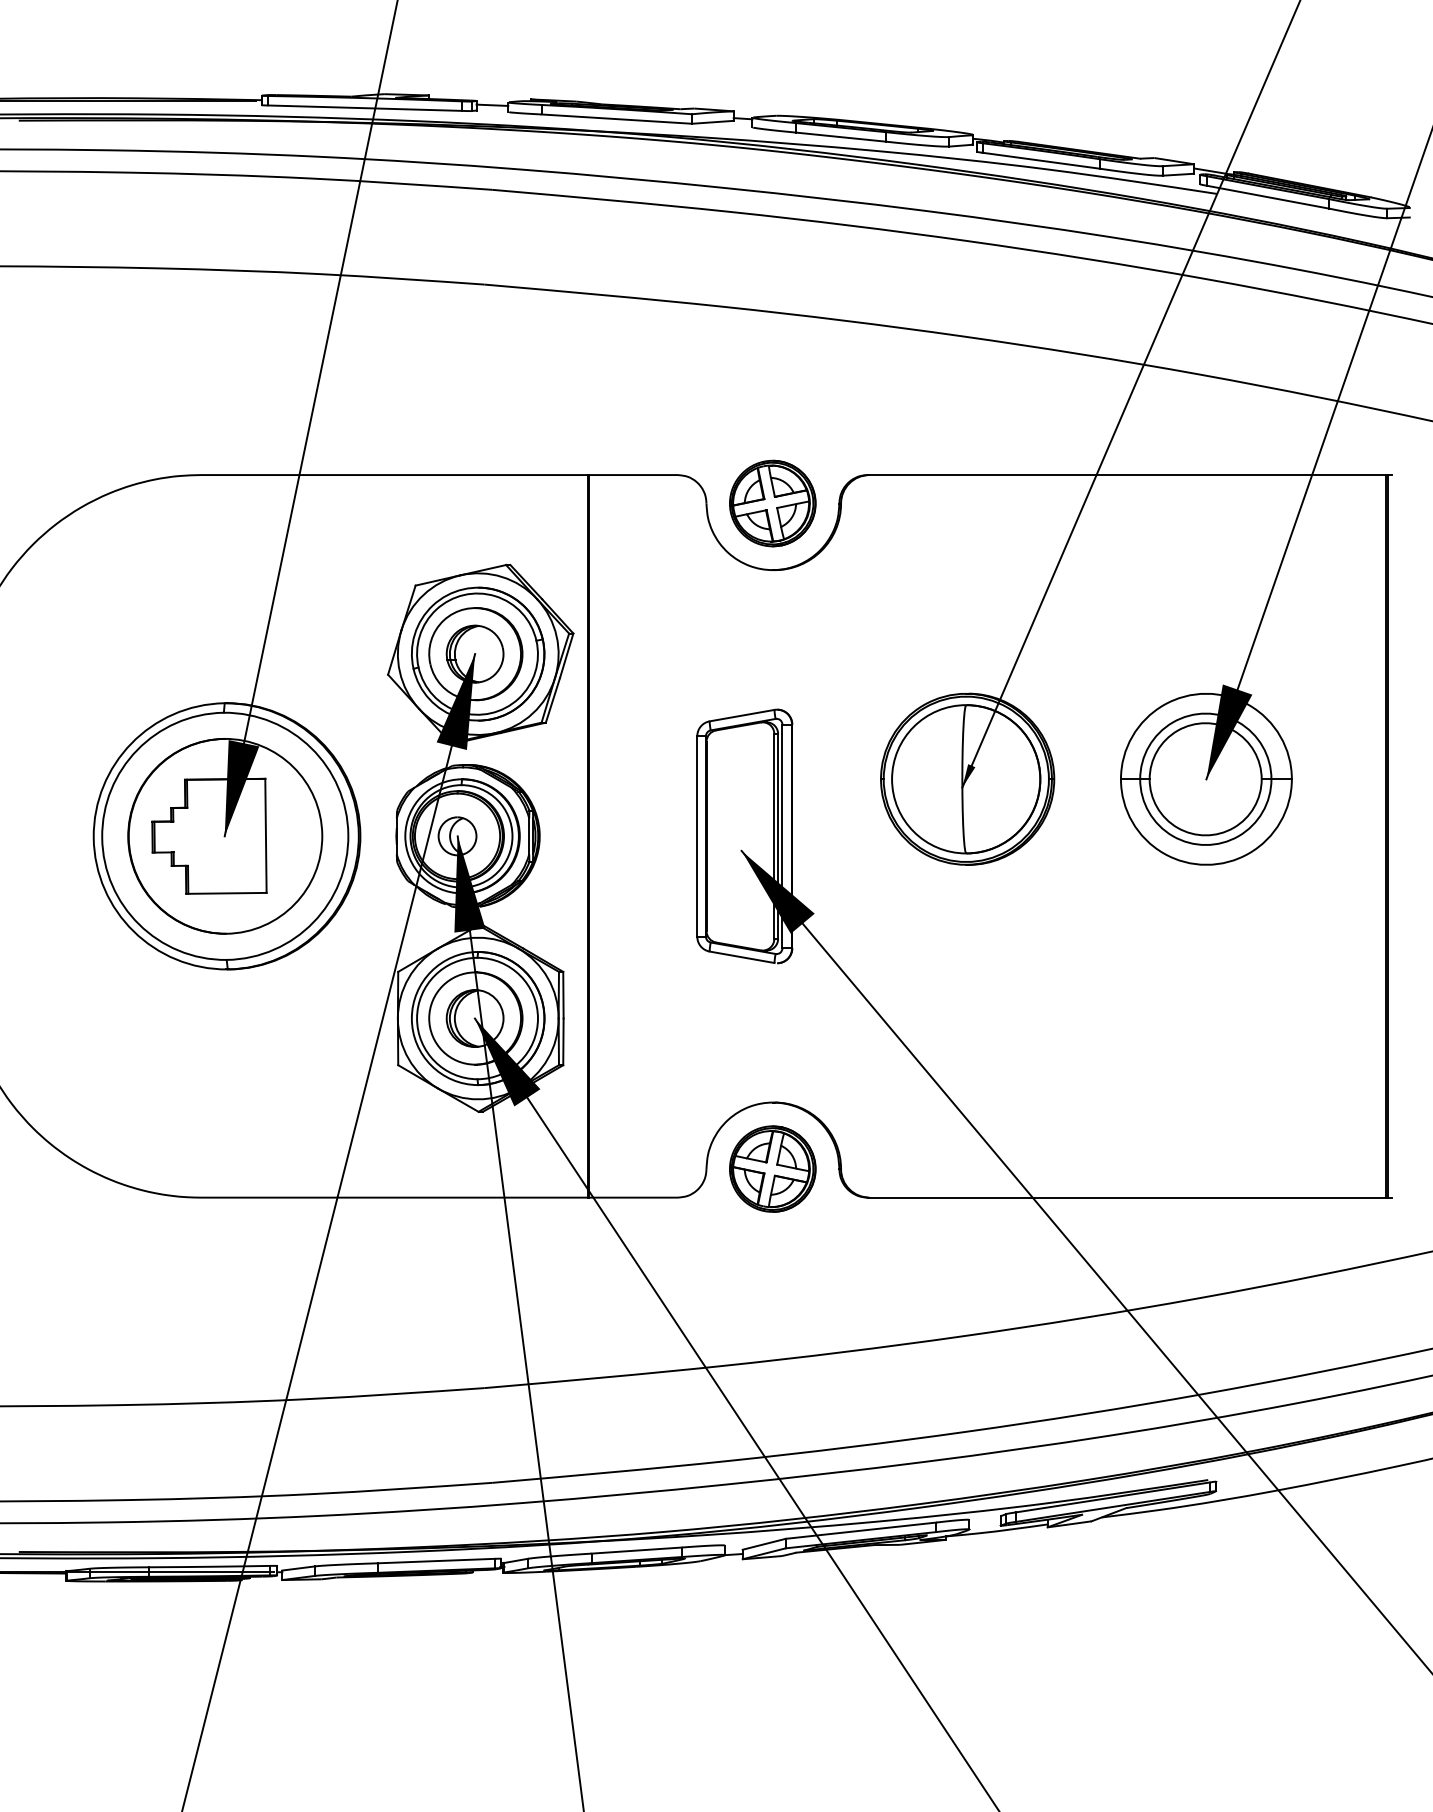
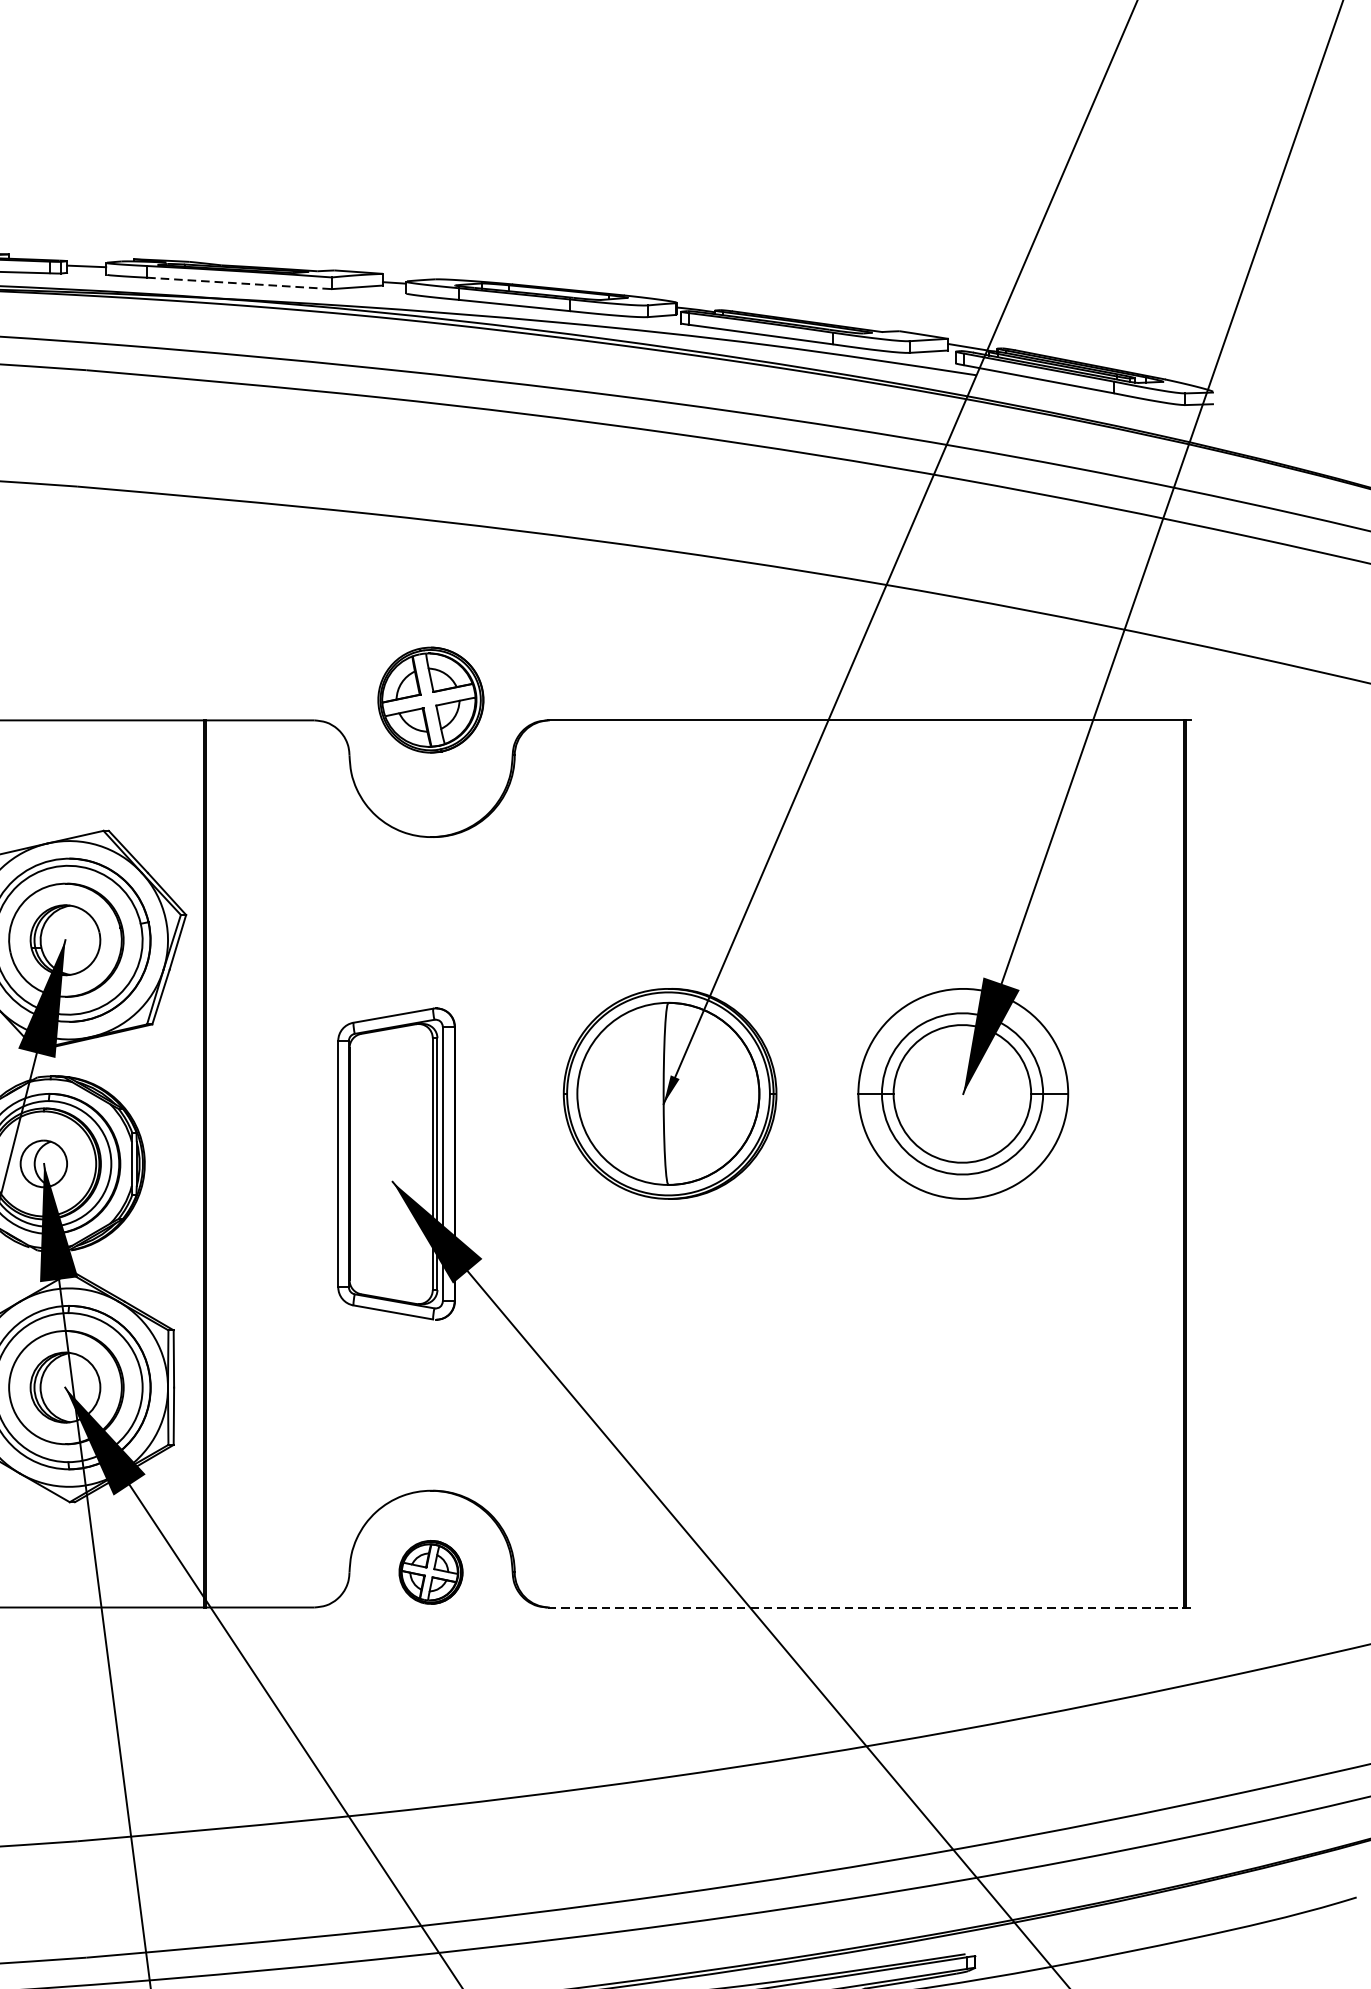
line: (617, 119) -> (240, 283), solid -> dashed
part: (772, 503) -> (430, 700), moved
part: (772, 1168) -> (430, 1571), size x0.6
line: (1129, 1197) -> (868, 1607), solid -> dashed

